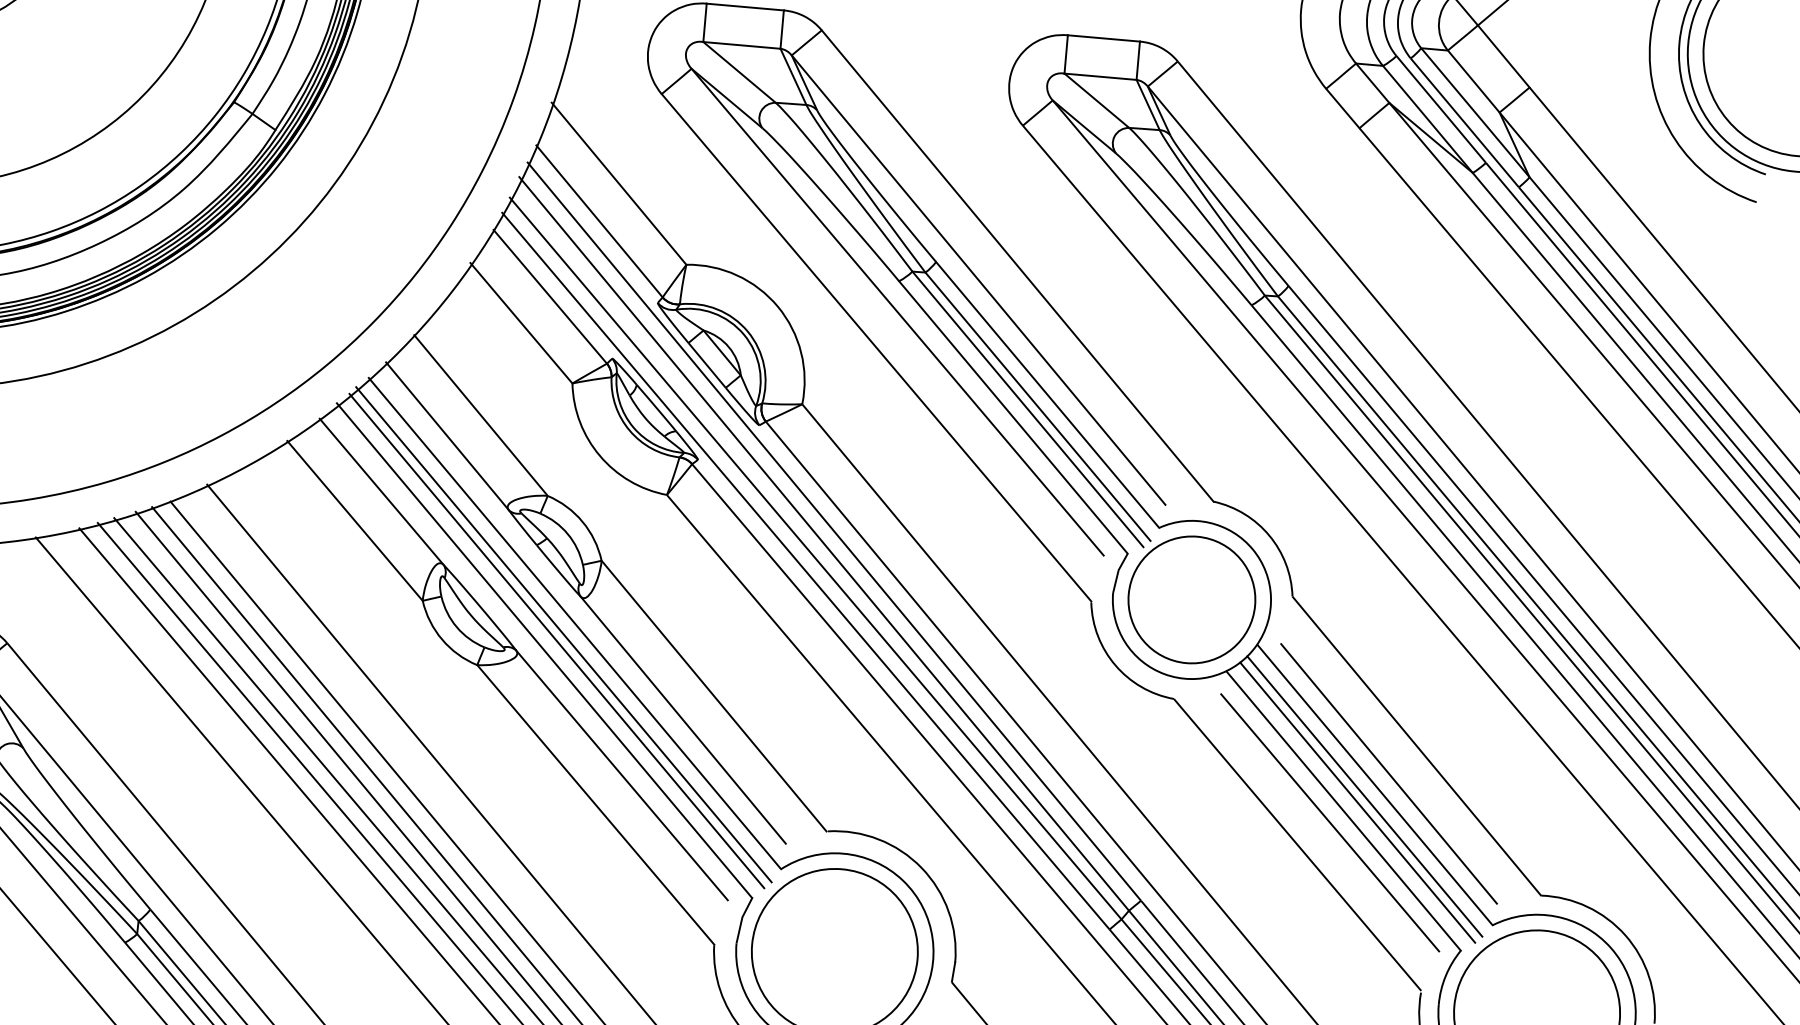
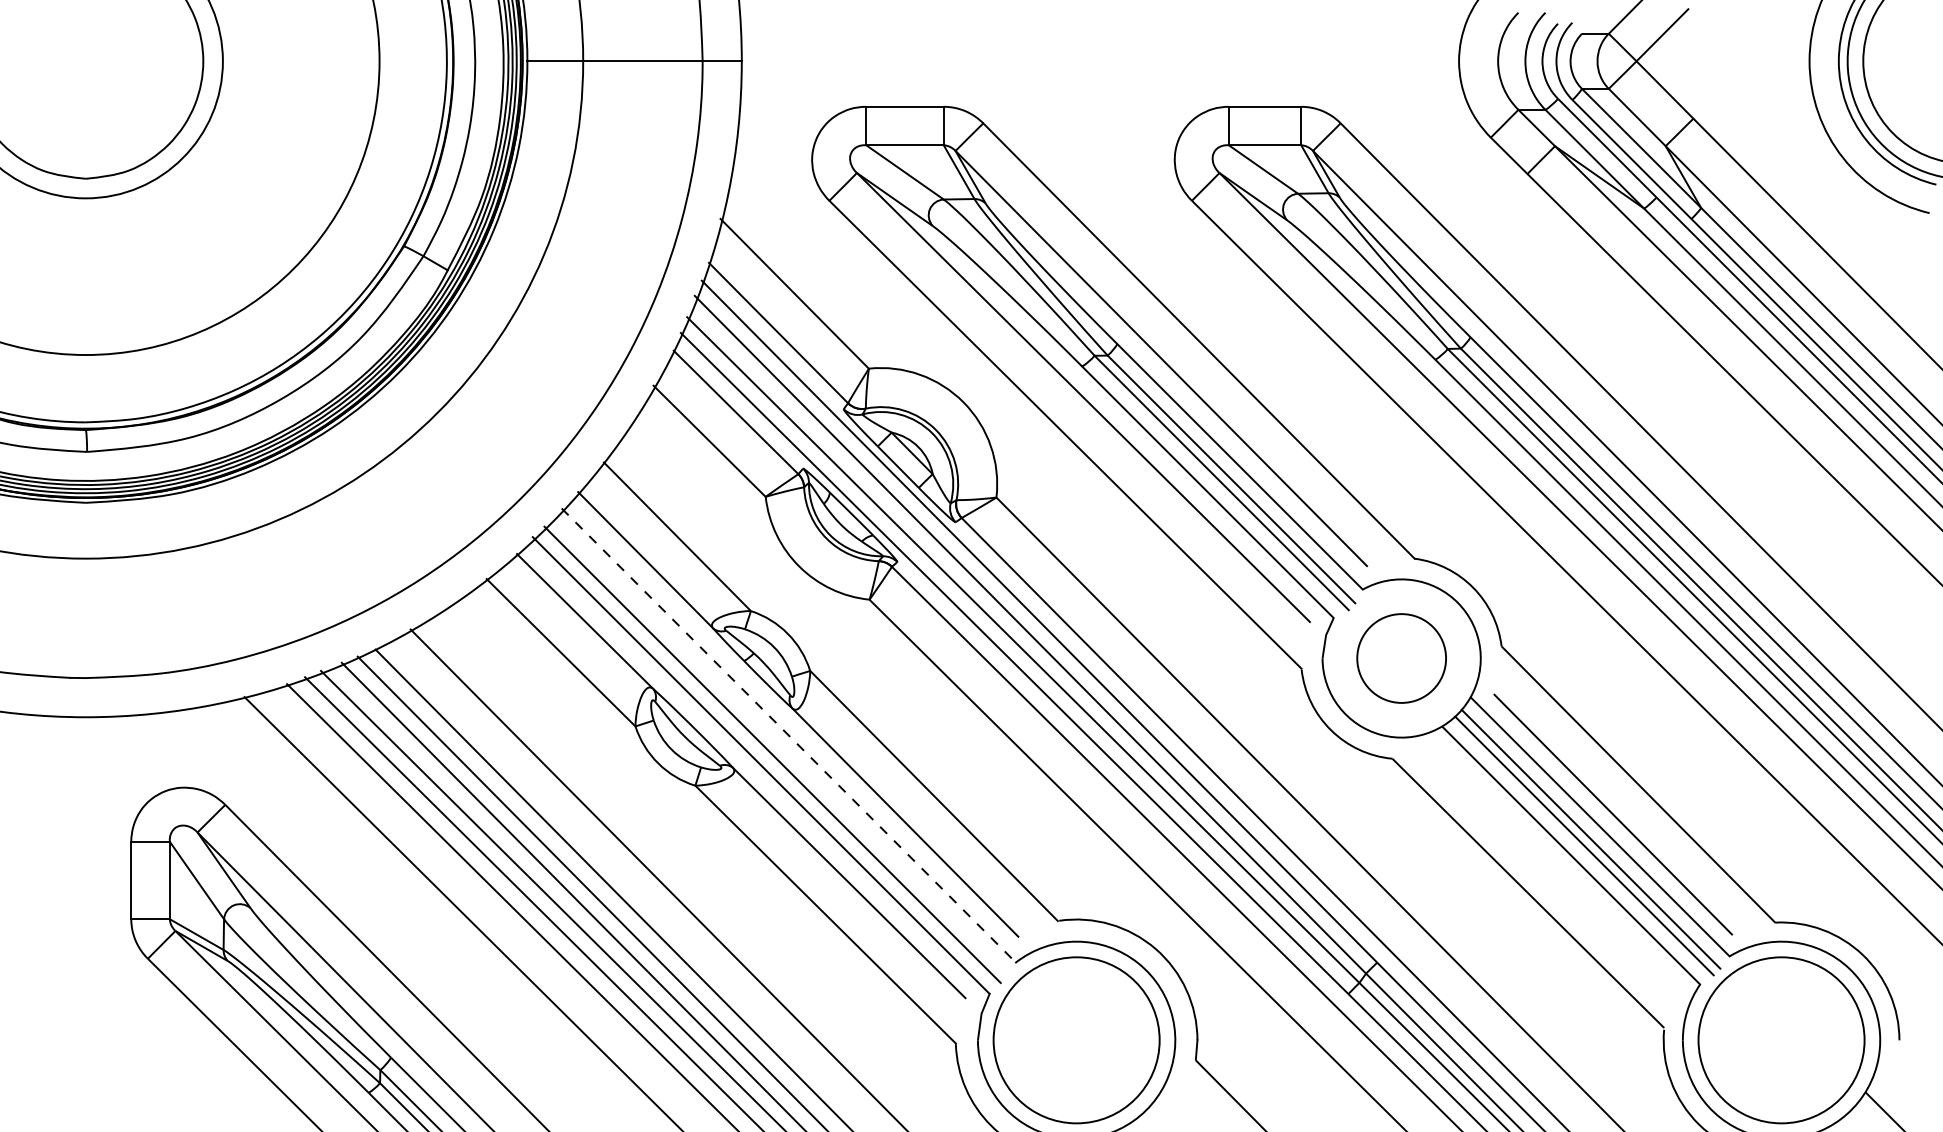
circle: (1191, 599) -> (1401, 658), size x0.7
line: (575, 623) -> (789, 735), solid -> dashed
line: (563, 634) -> (778, 747), removed
line: (1329, 822) -> (1558, 868), removed

